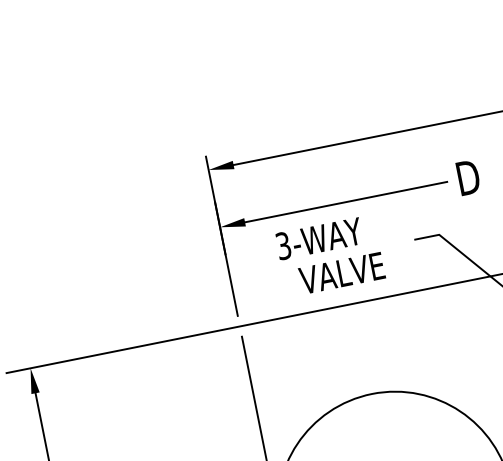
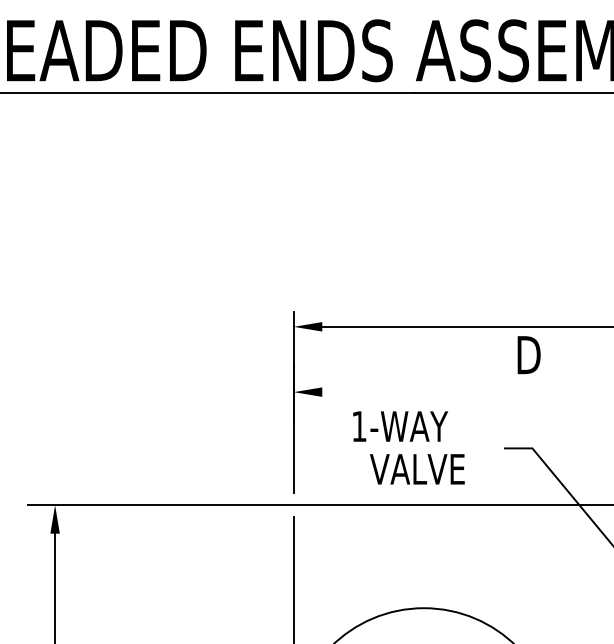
text: (468, 178) -> (528, 355), moved
line: (346, 202) -> (437, 392), removed
text: (283, 245) -> (359, 426), 3-WAY -> 1-WAY

